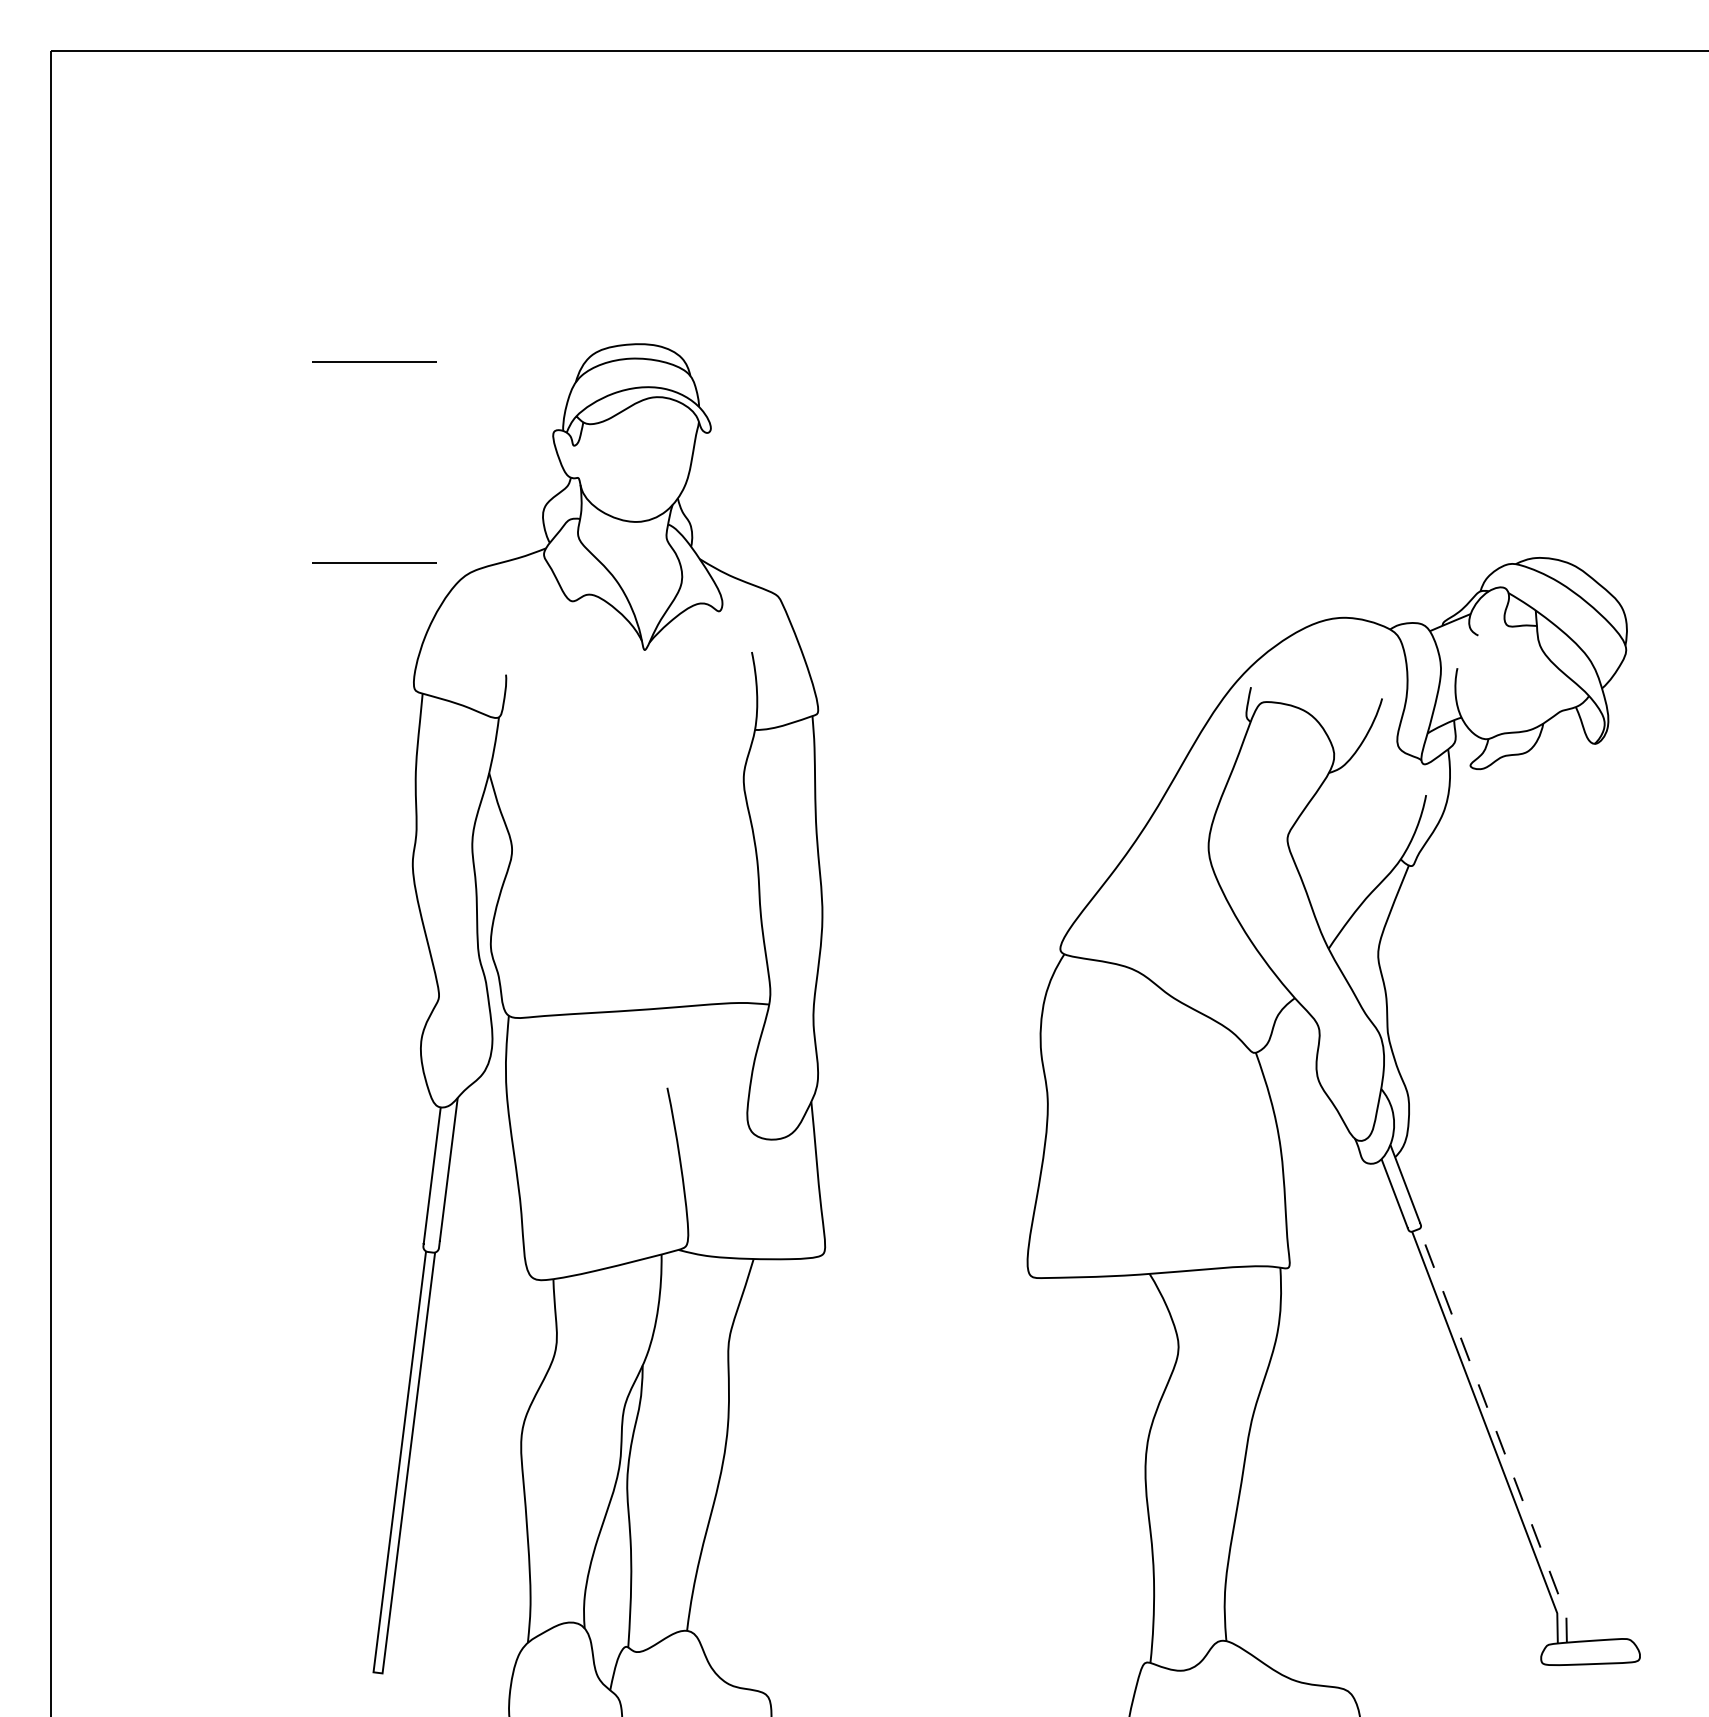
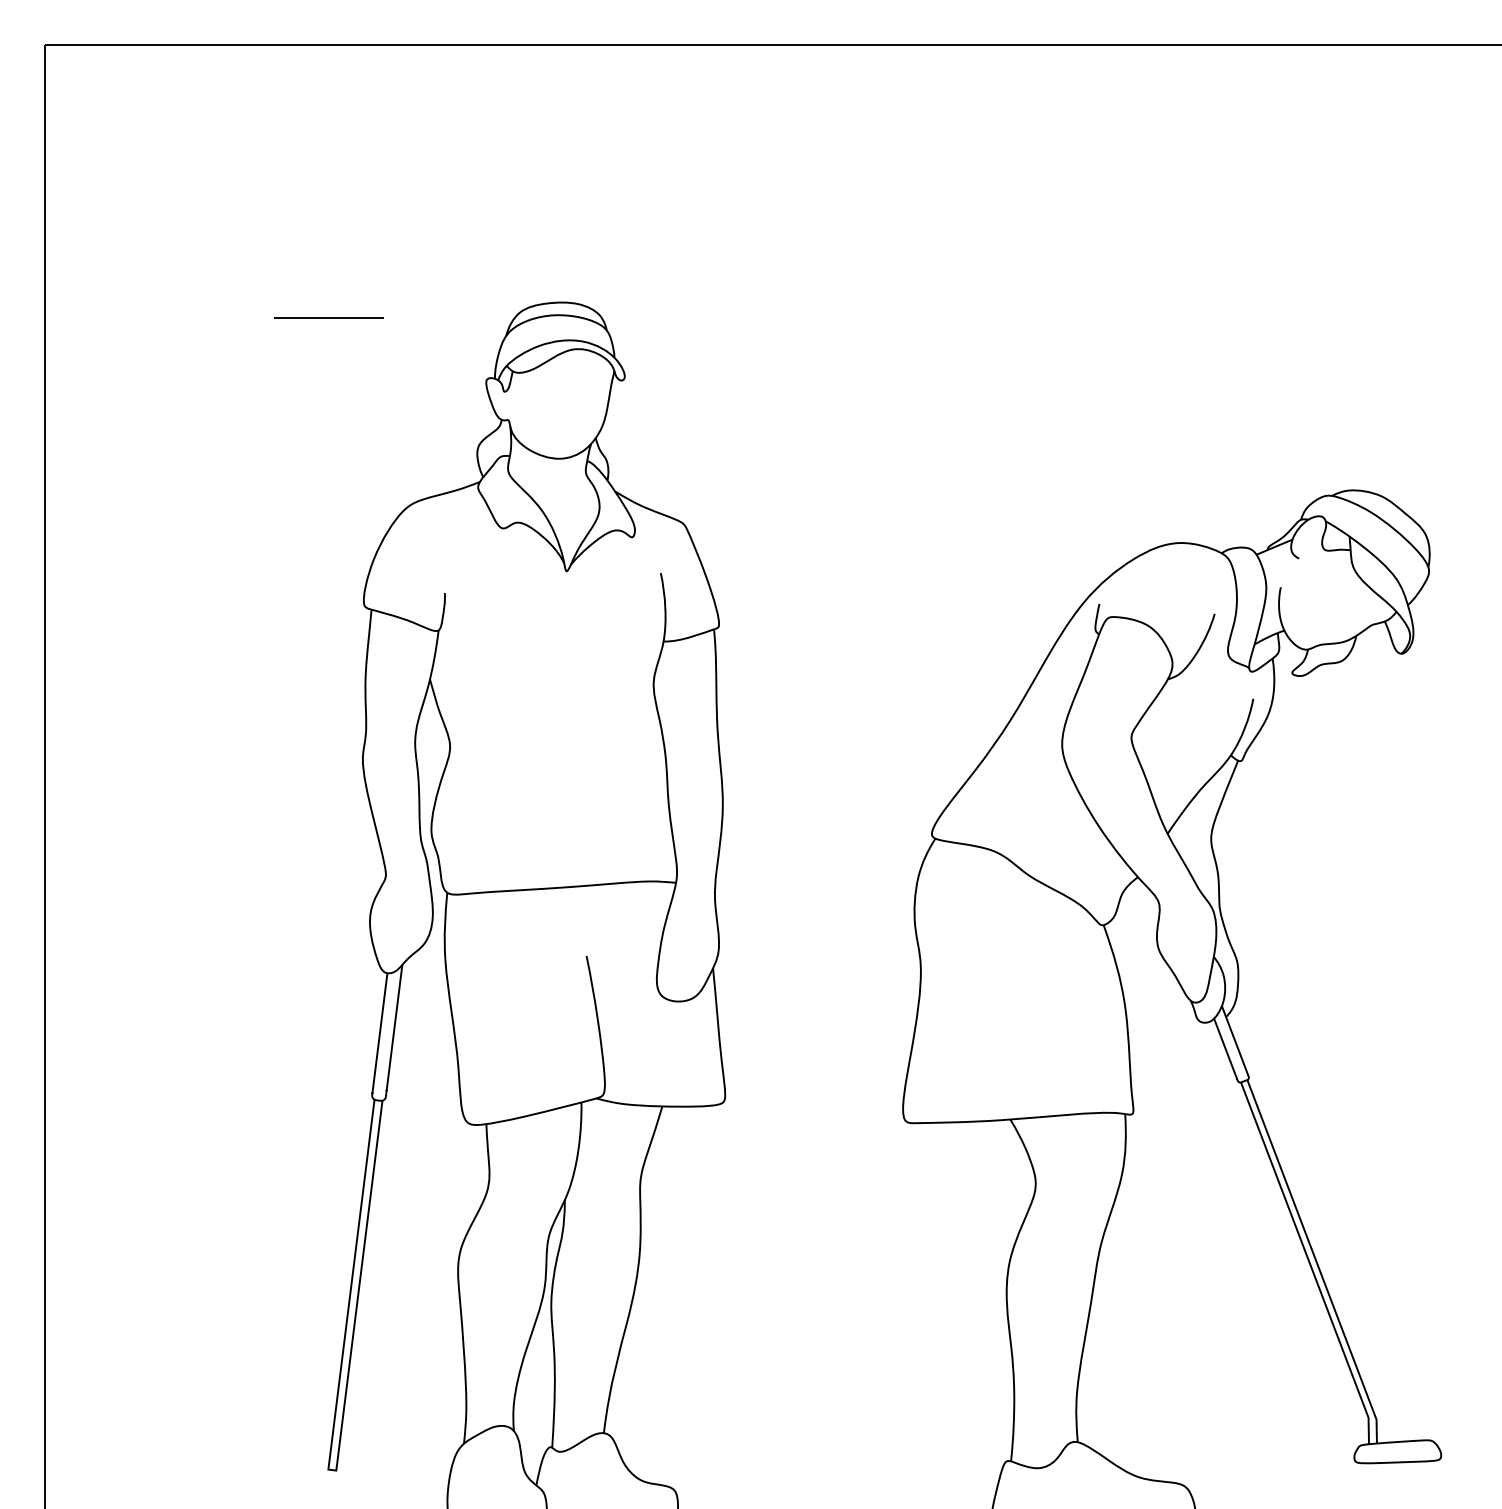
line: (374, 562) -> (329, 494), removed
line: (1497, 1435) -> (1316, 1261), dashed -> solid

